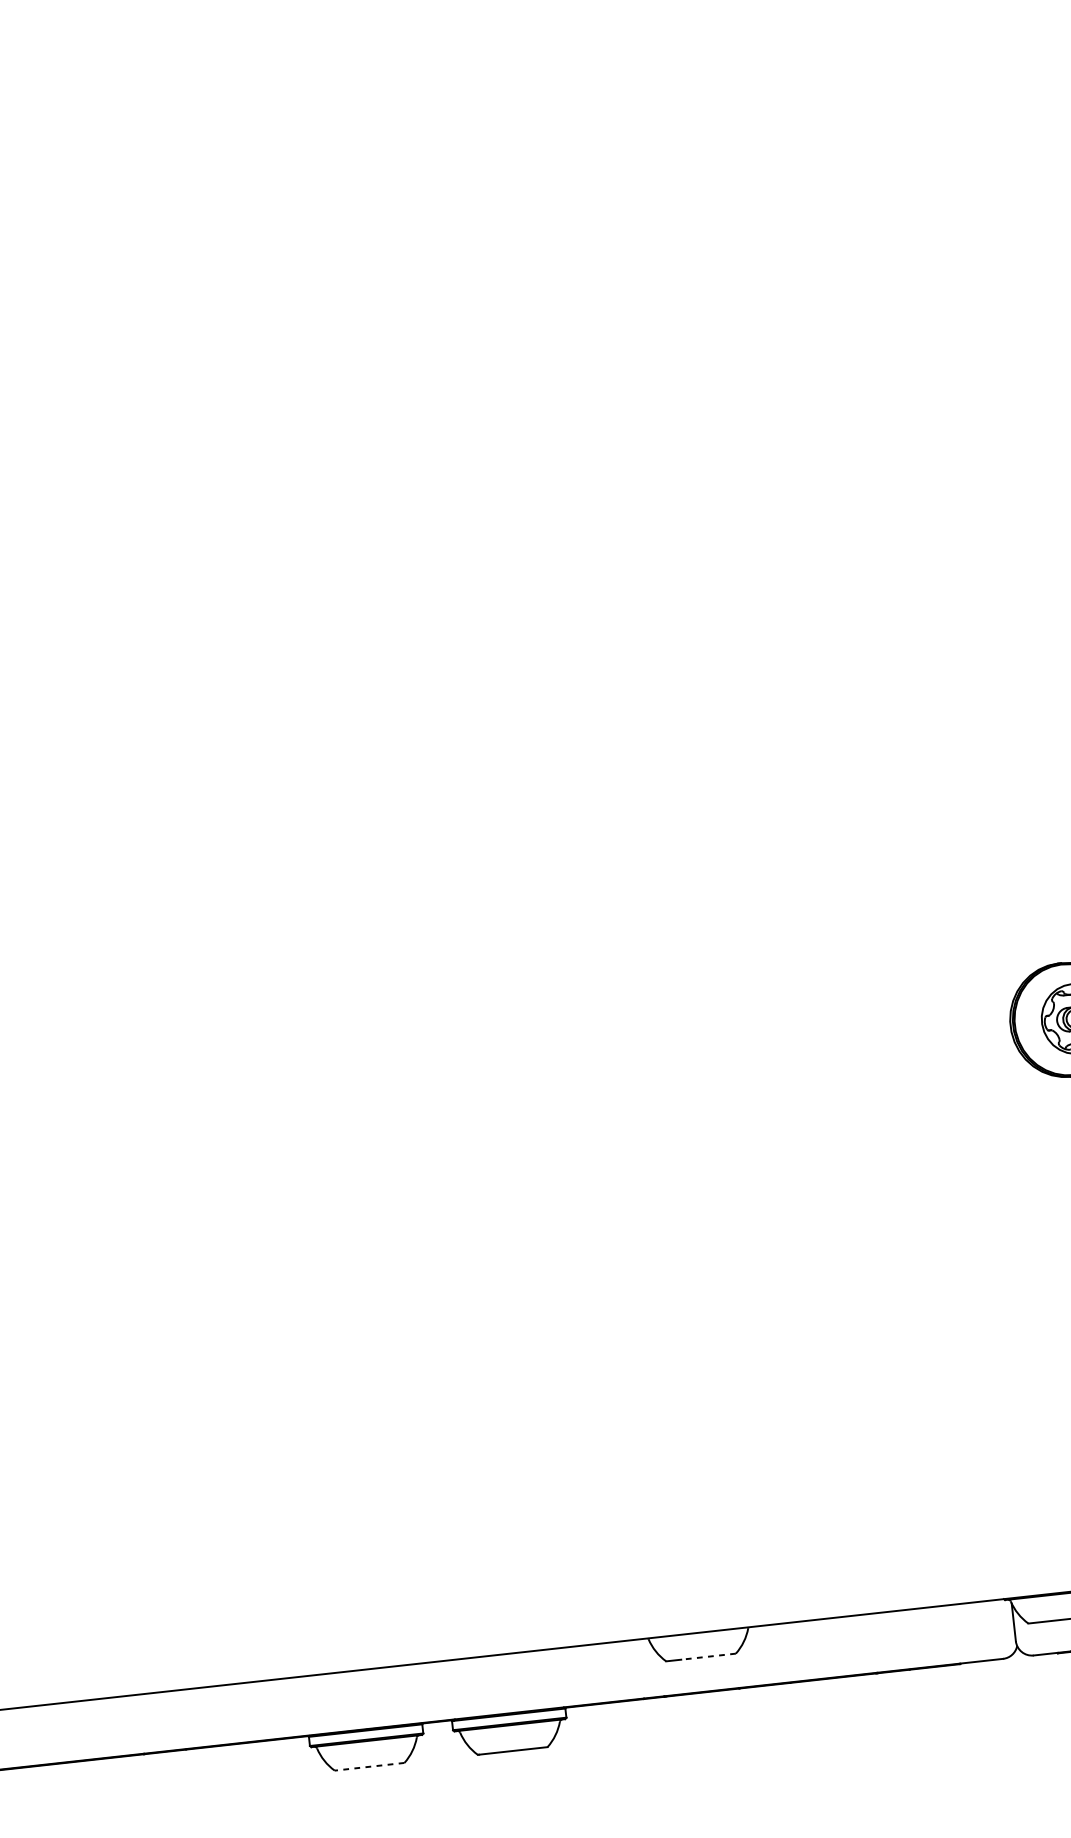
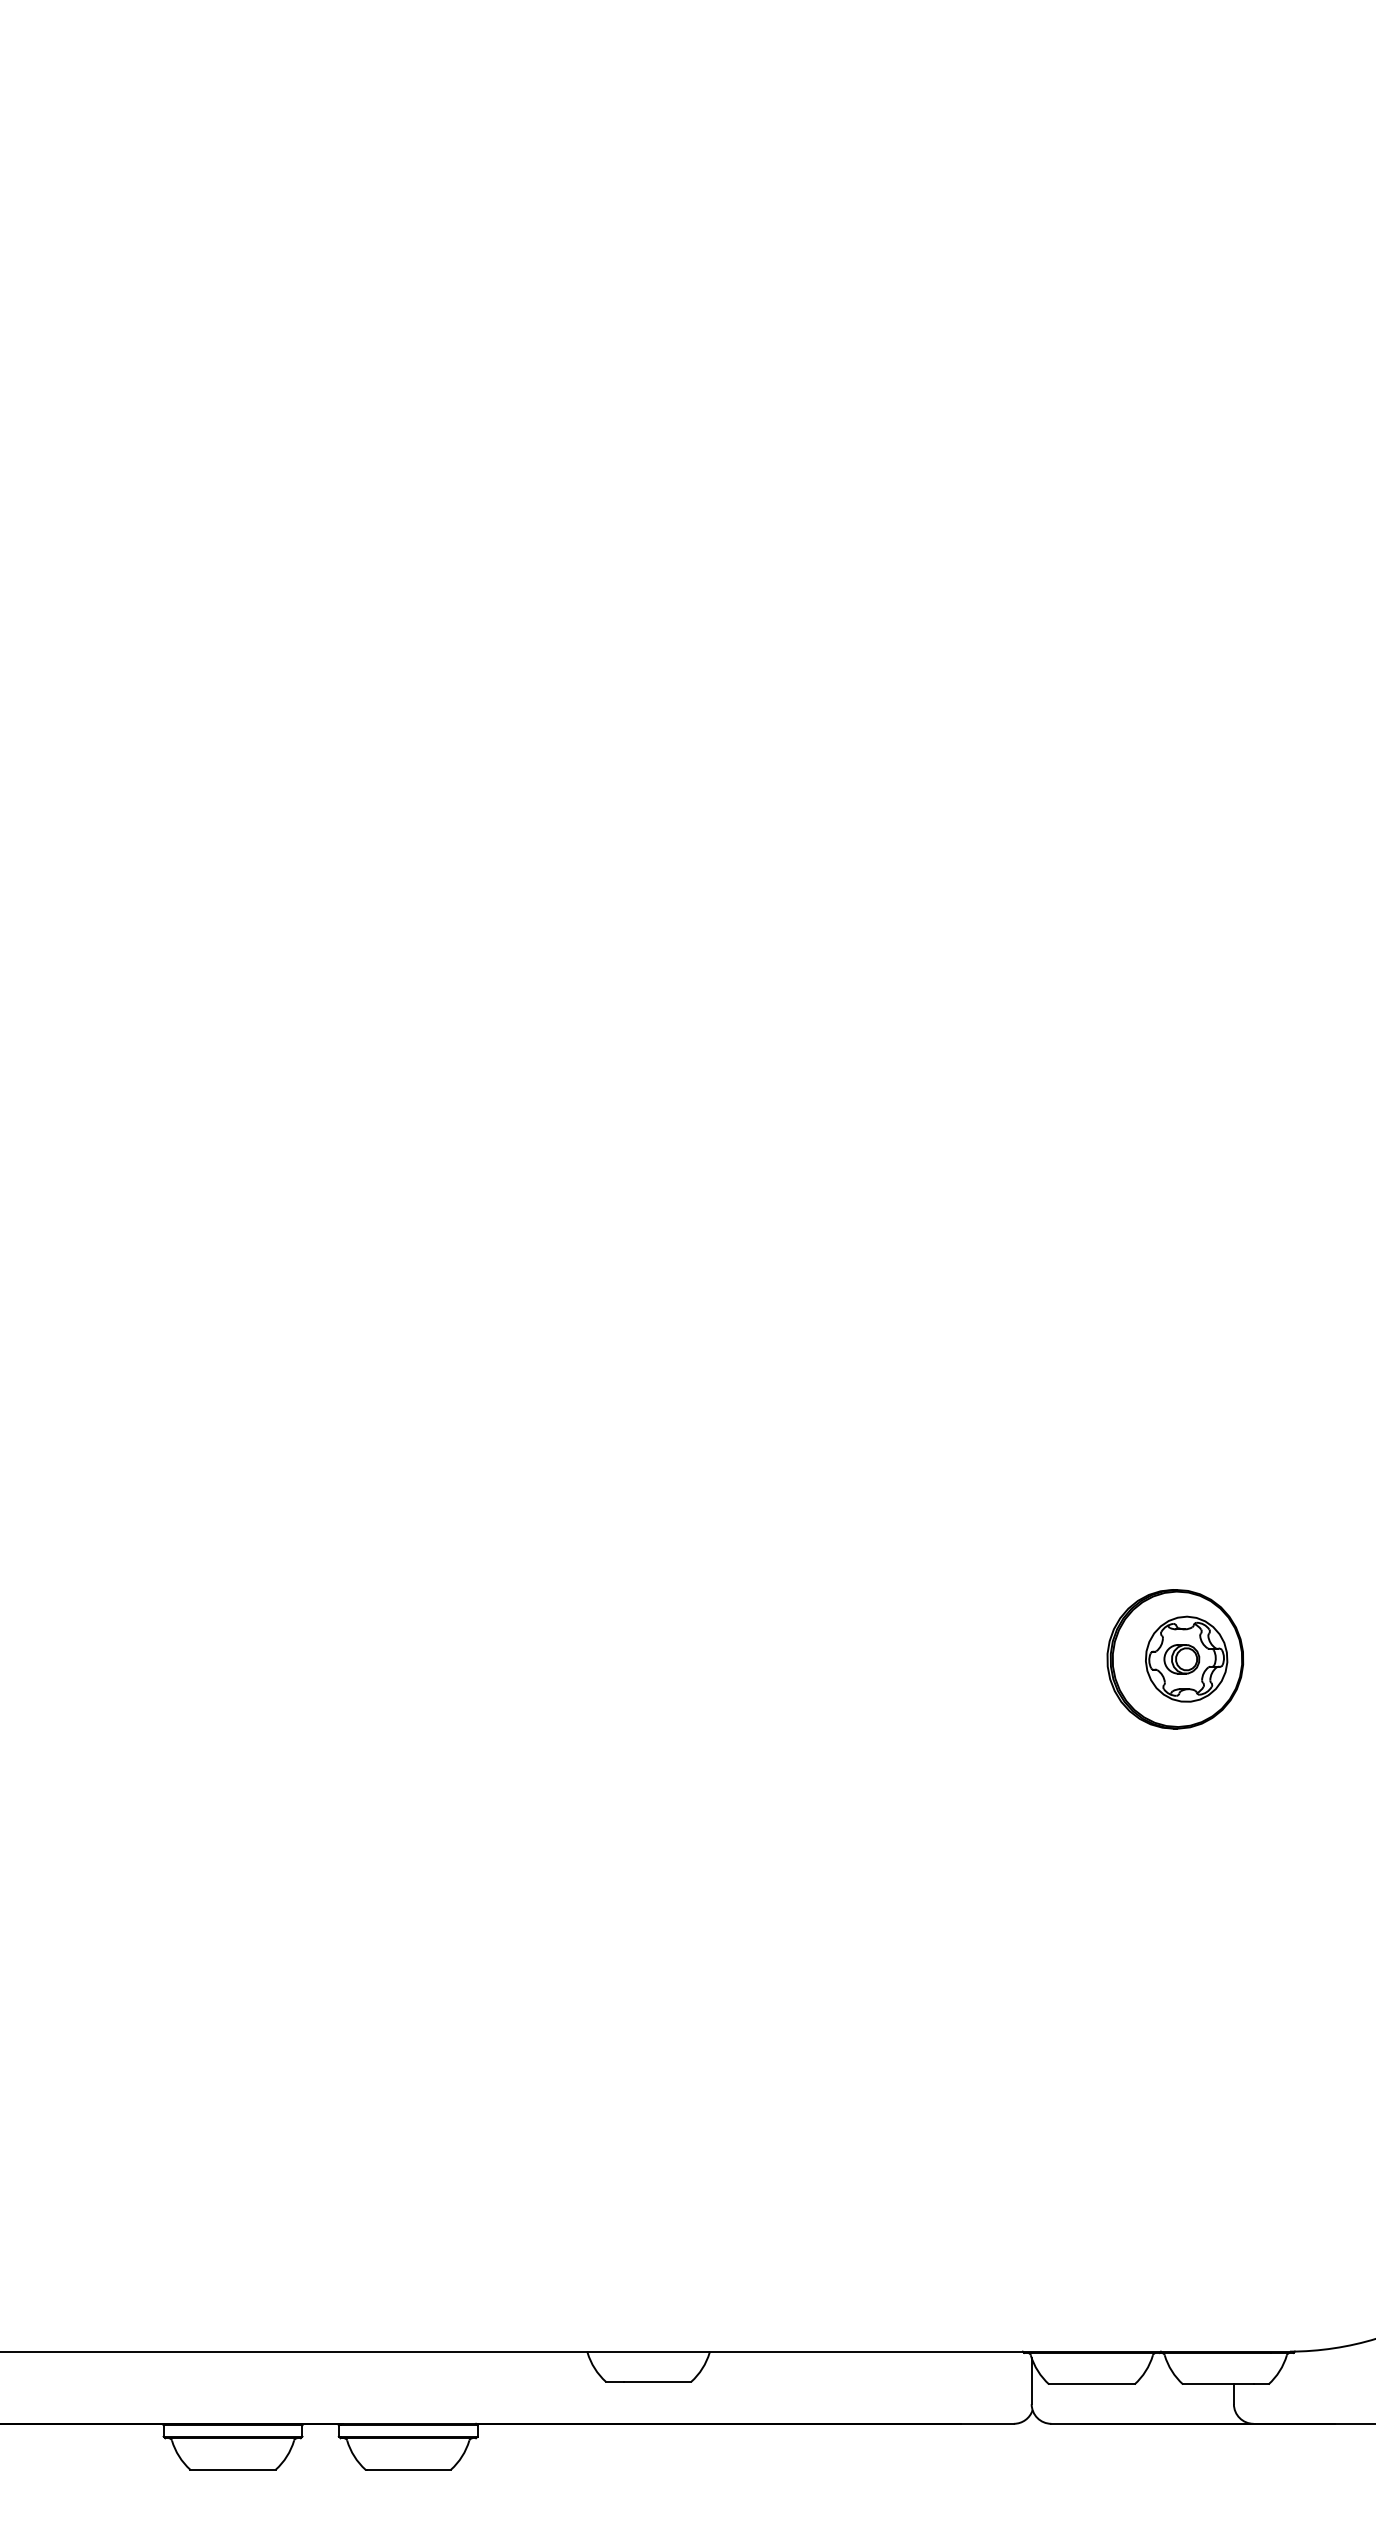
line: (708, 1656) -> (657, 2381), dashed -> solid
line: (369, 1766) -> (233, 2469), dashed -> solid

